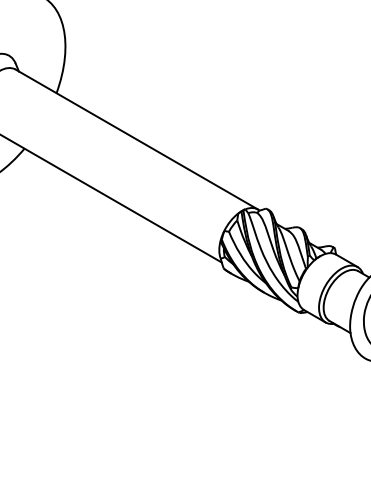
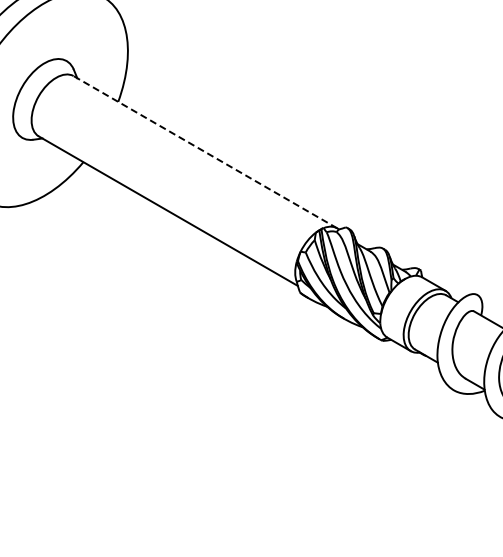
line: (135, 138) -> (204, 151), solid -> dashed

